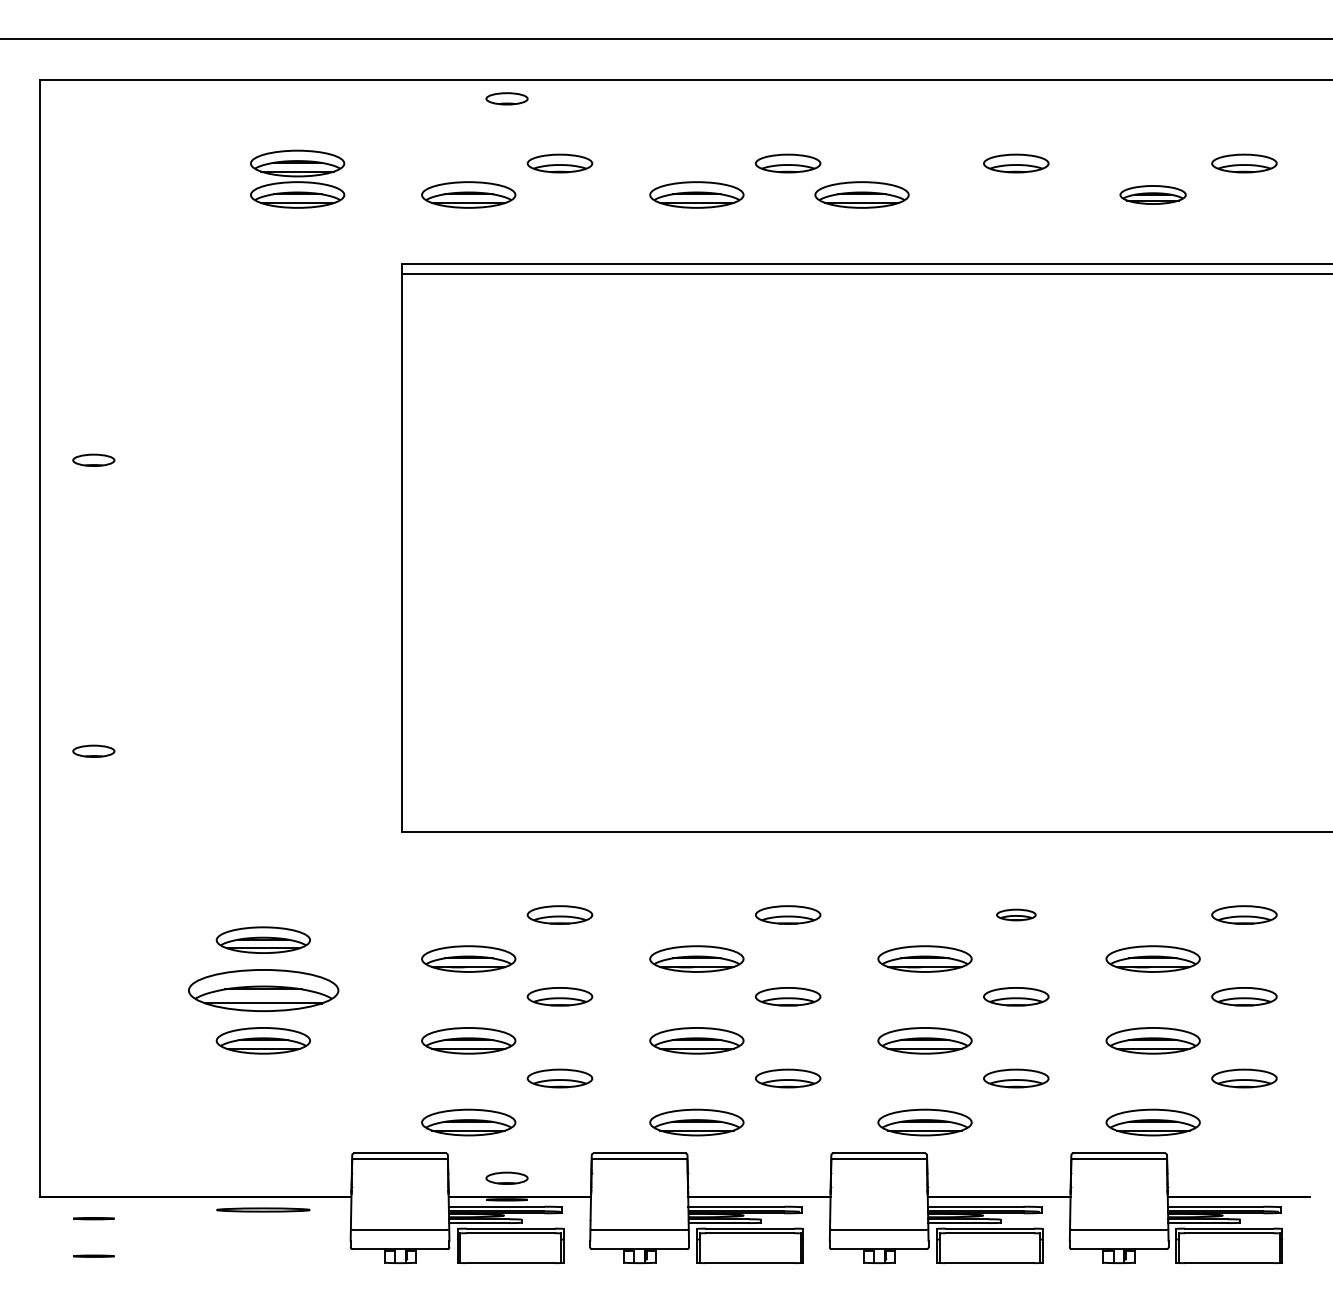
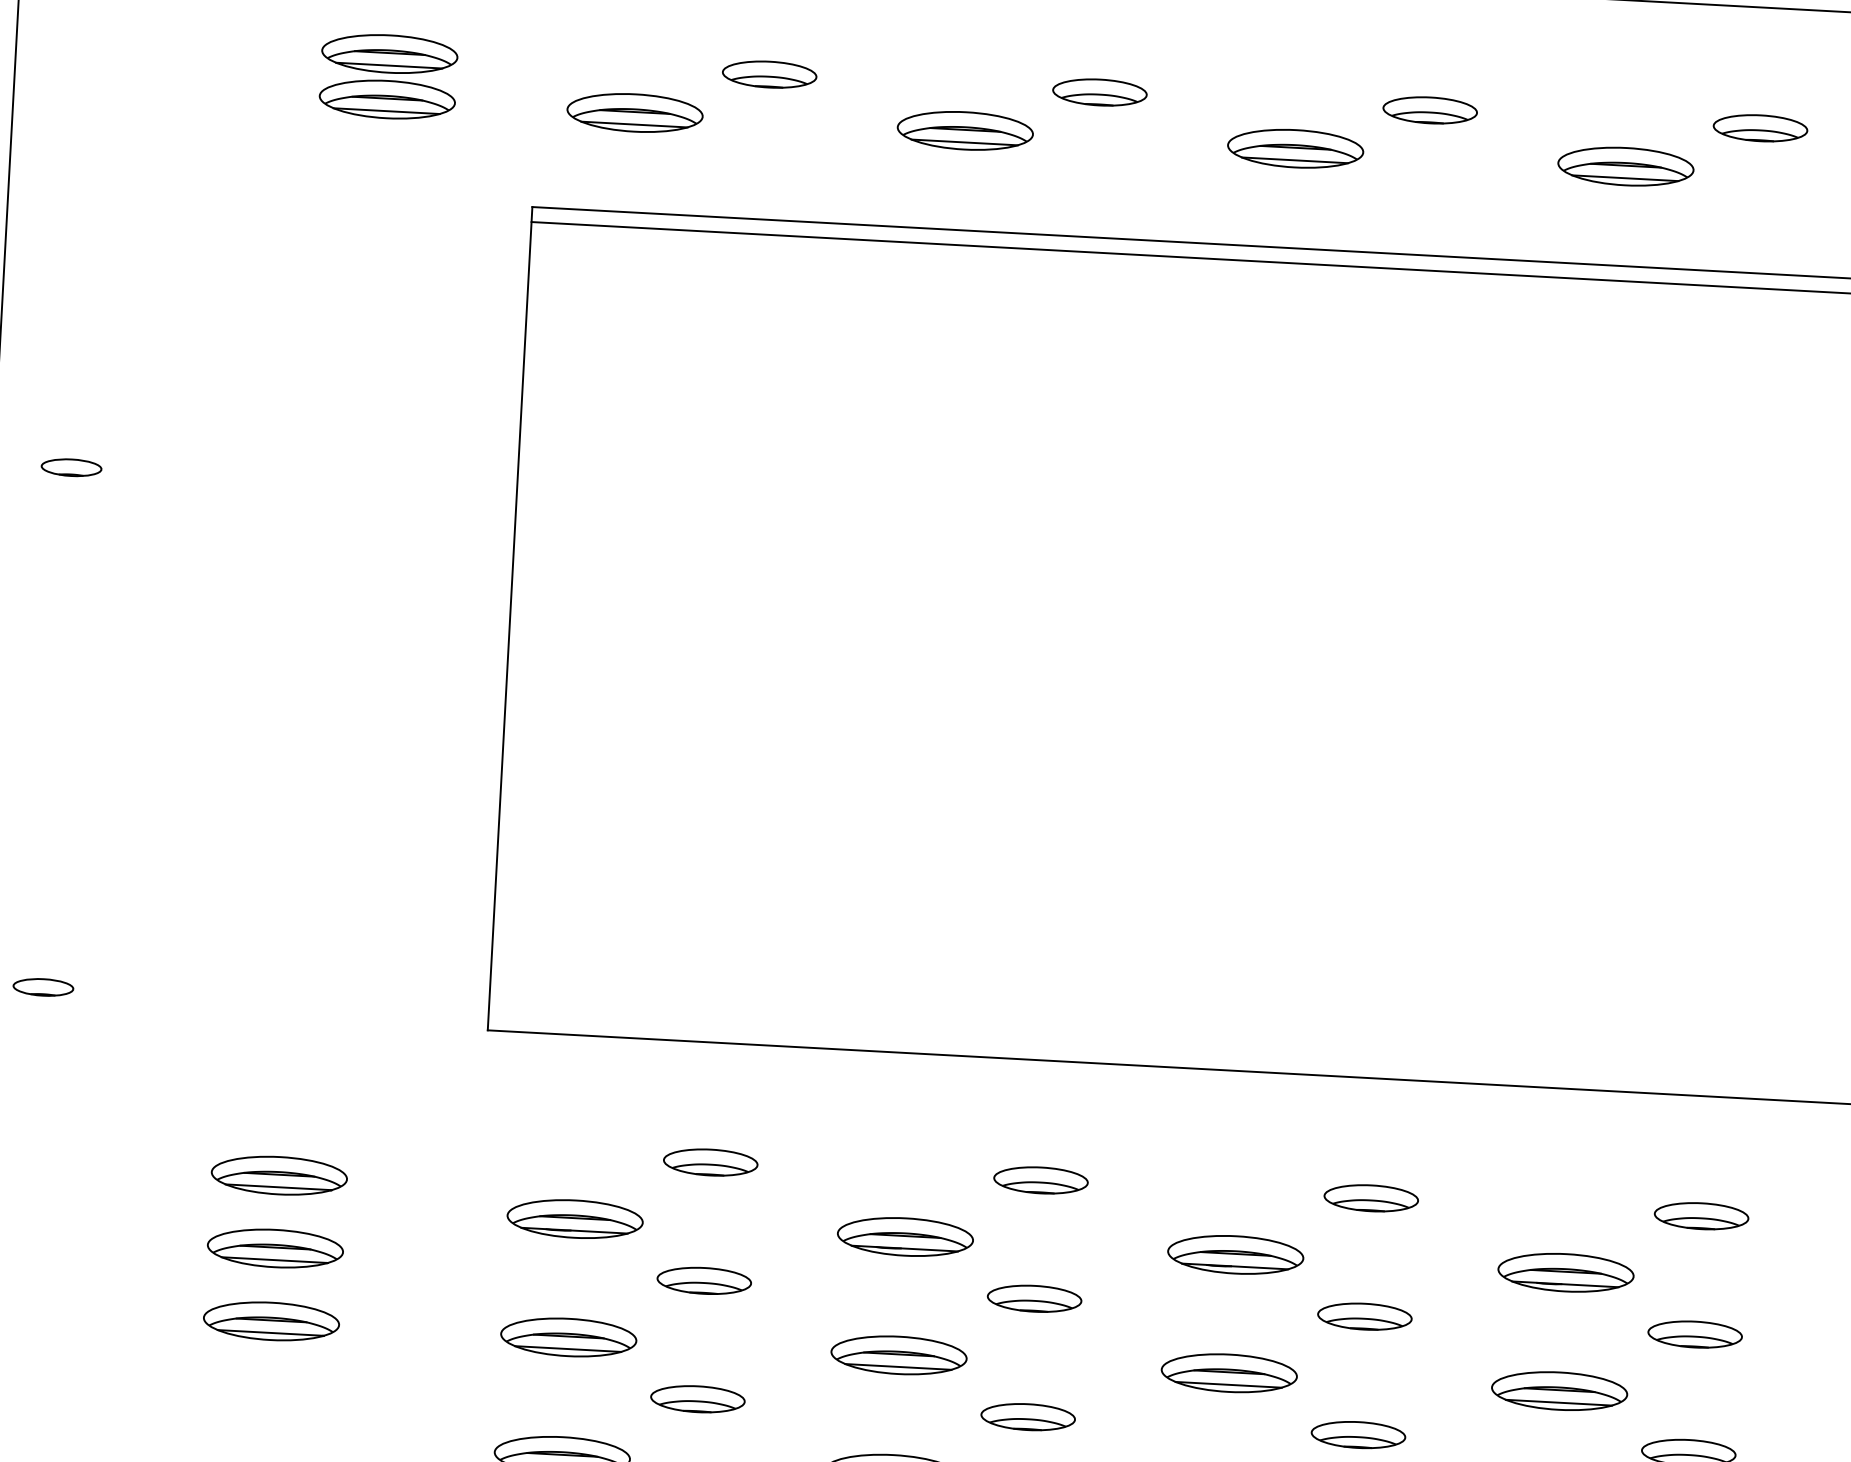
part: (861, 194) -> (1294, 148), moved
part: (1152, 194) -> (1624, 165), size x1.43
part: (93, 750) -> (42, 986), moved
part: (1016, 914) -> (1371, 1197), size x1.67
part: (262, 990) -> (274, 1248), size x0.62

